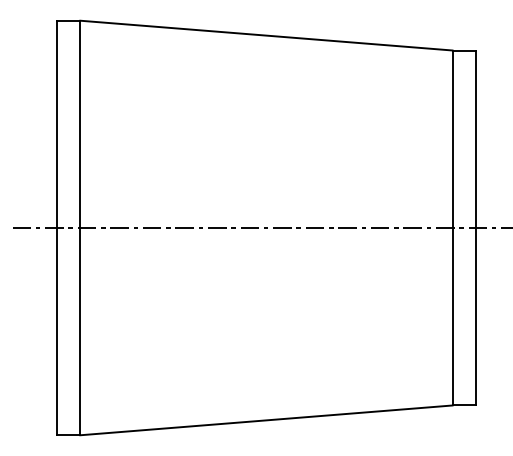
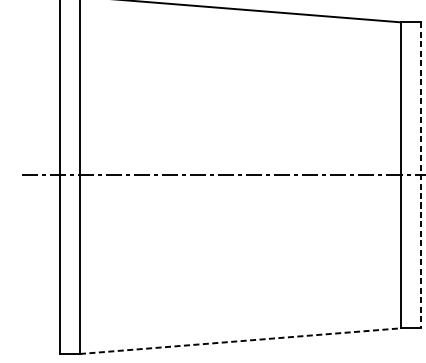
line: (475, 228) -> (420, 175), solid -> dashed
line: (266, 420) -> (240, 341), solid -> dashed

